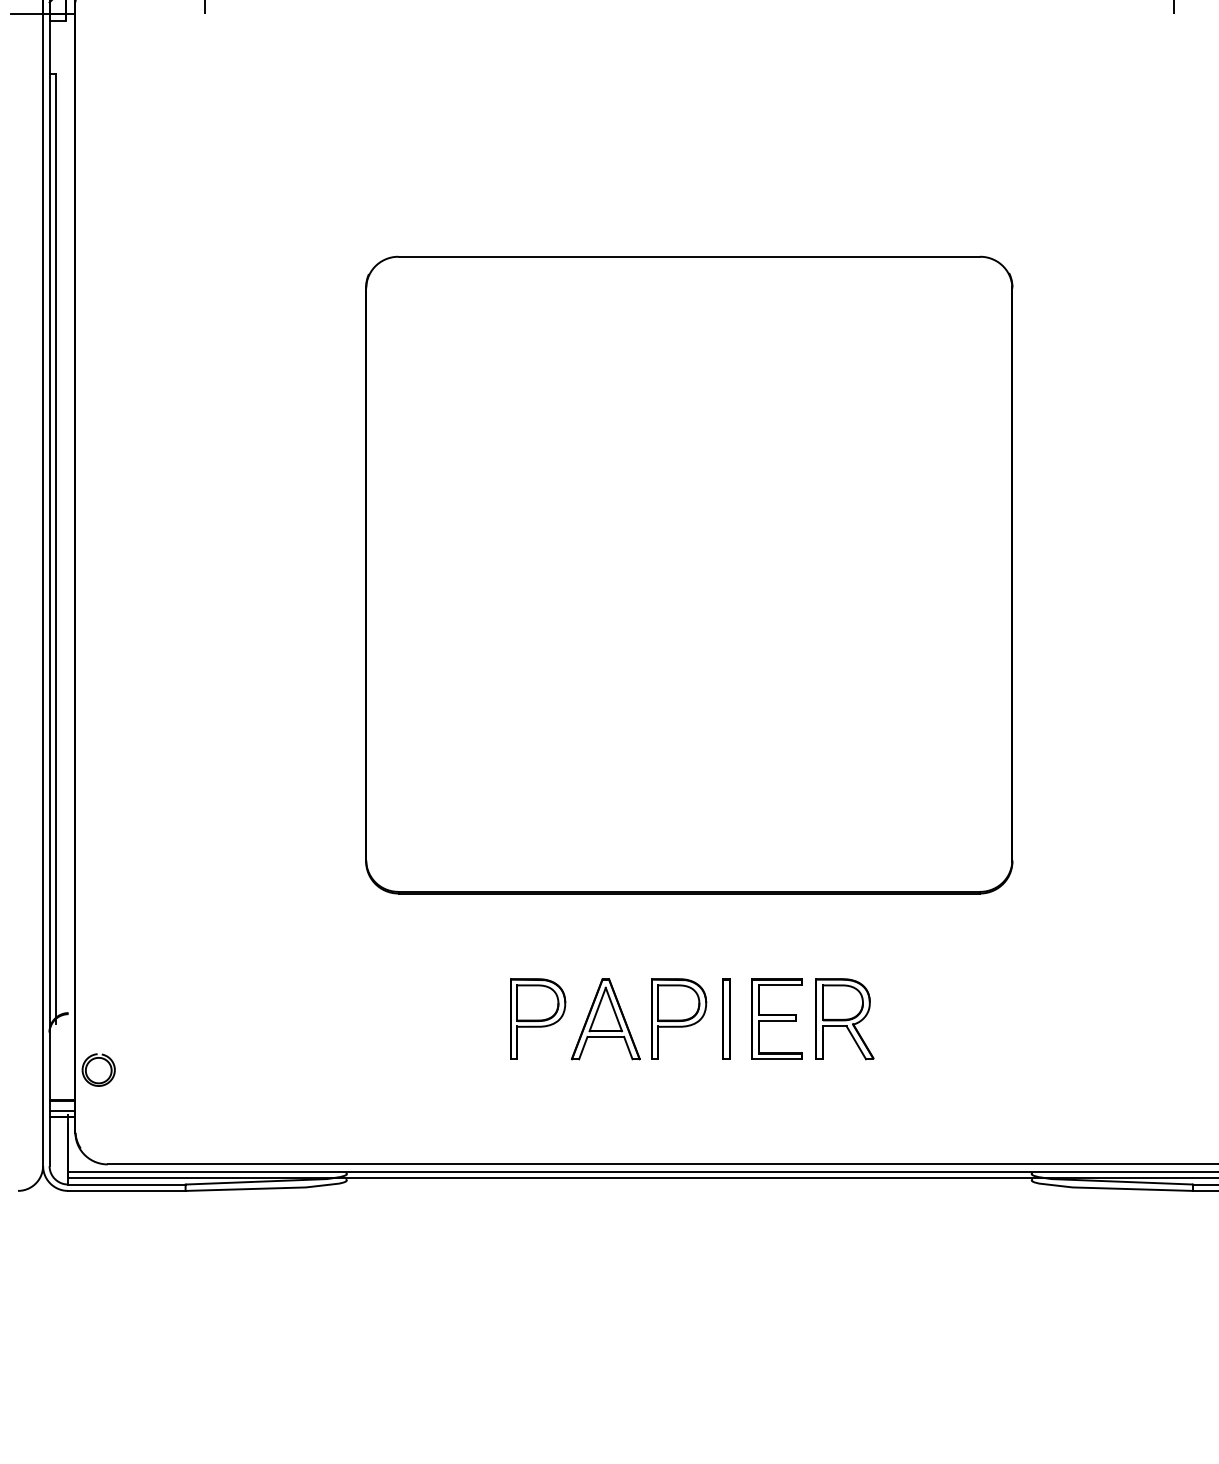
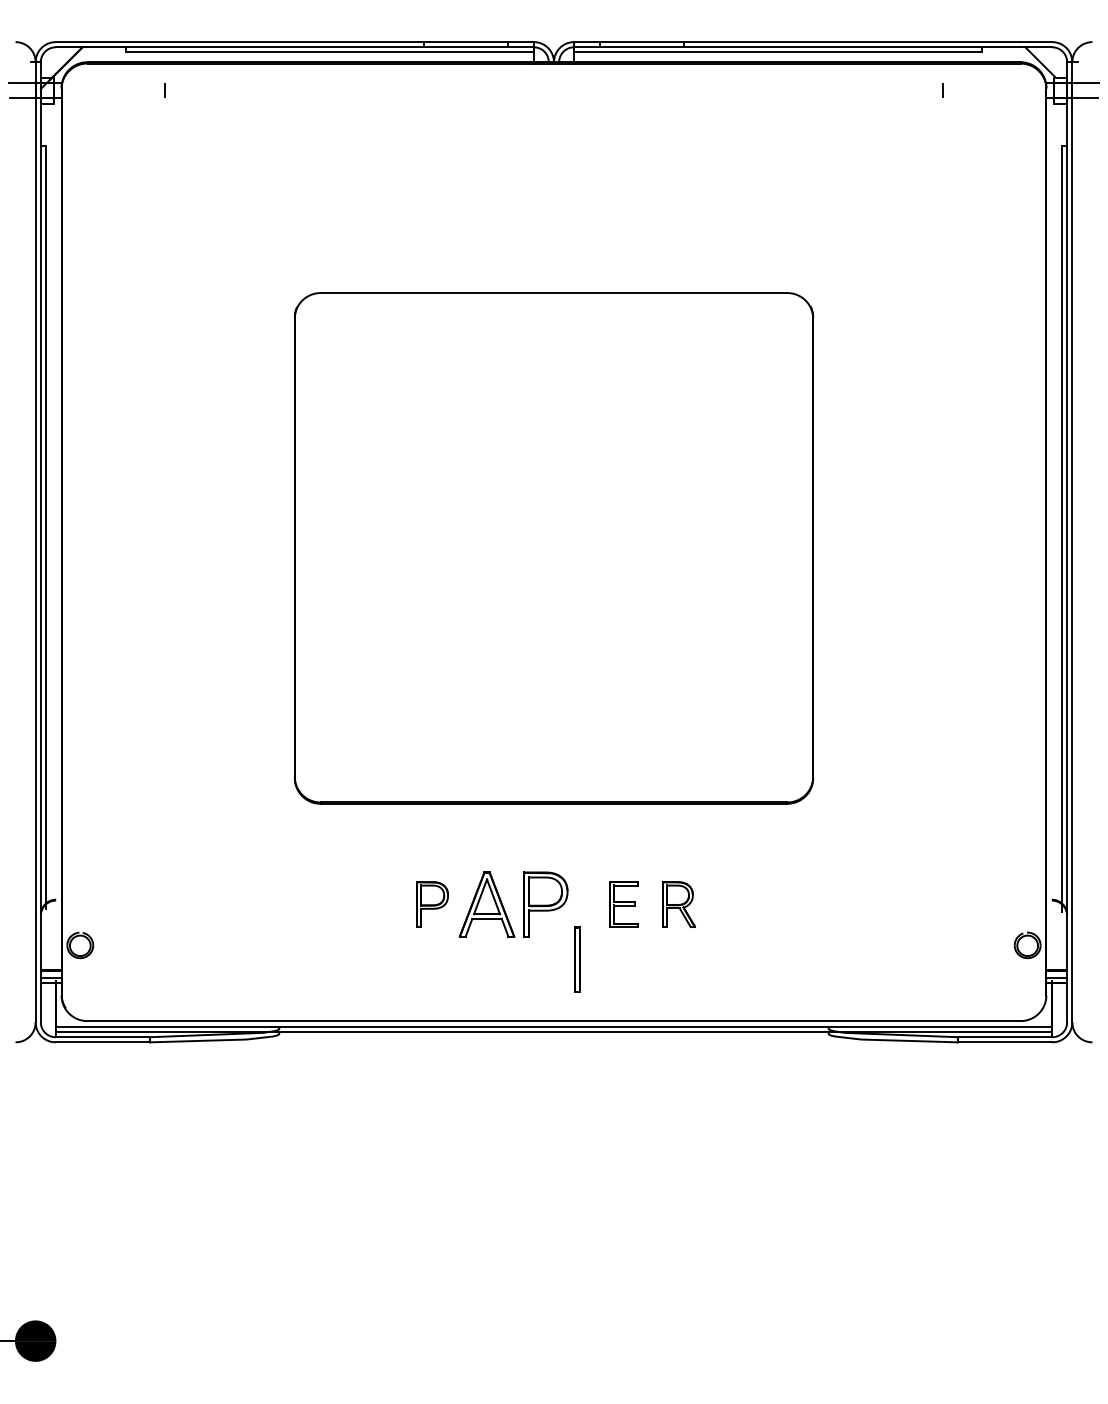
part: (537, 1019) -> (432, 904), size x0.7
part: (726, 1019) -> (577, 959), moved
part: (775, 1019) -> (623, 904), size x0.7
part: (844, 1019) -> (678, 904), size x0.7

